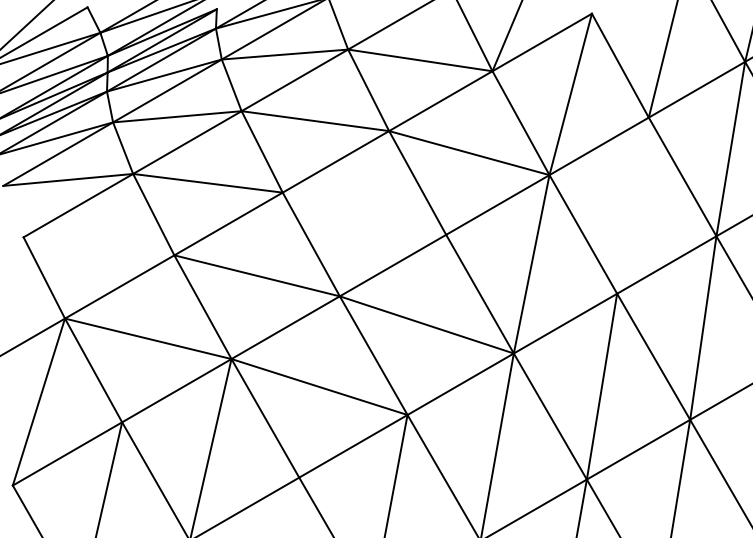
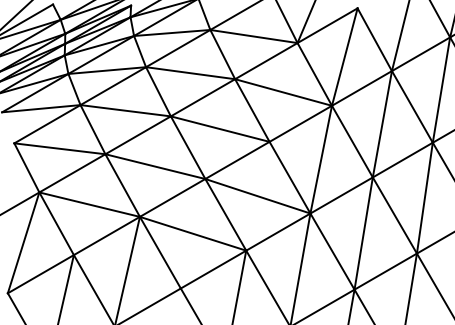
line: (631, 206) -> (381, 124), added
line: (363, 212) -> (219, 128), added
line: (98, 245) -> (59, 148), added

